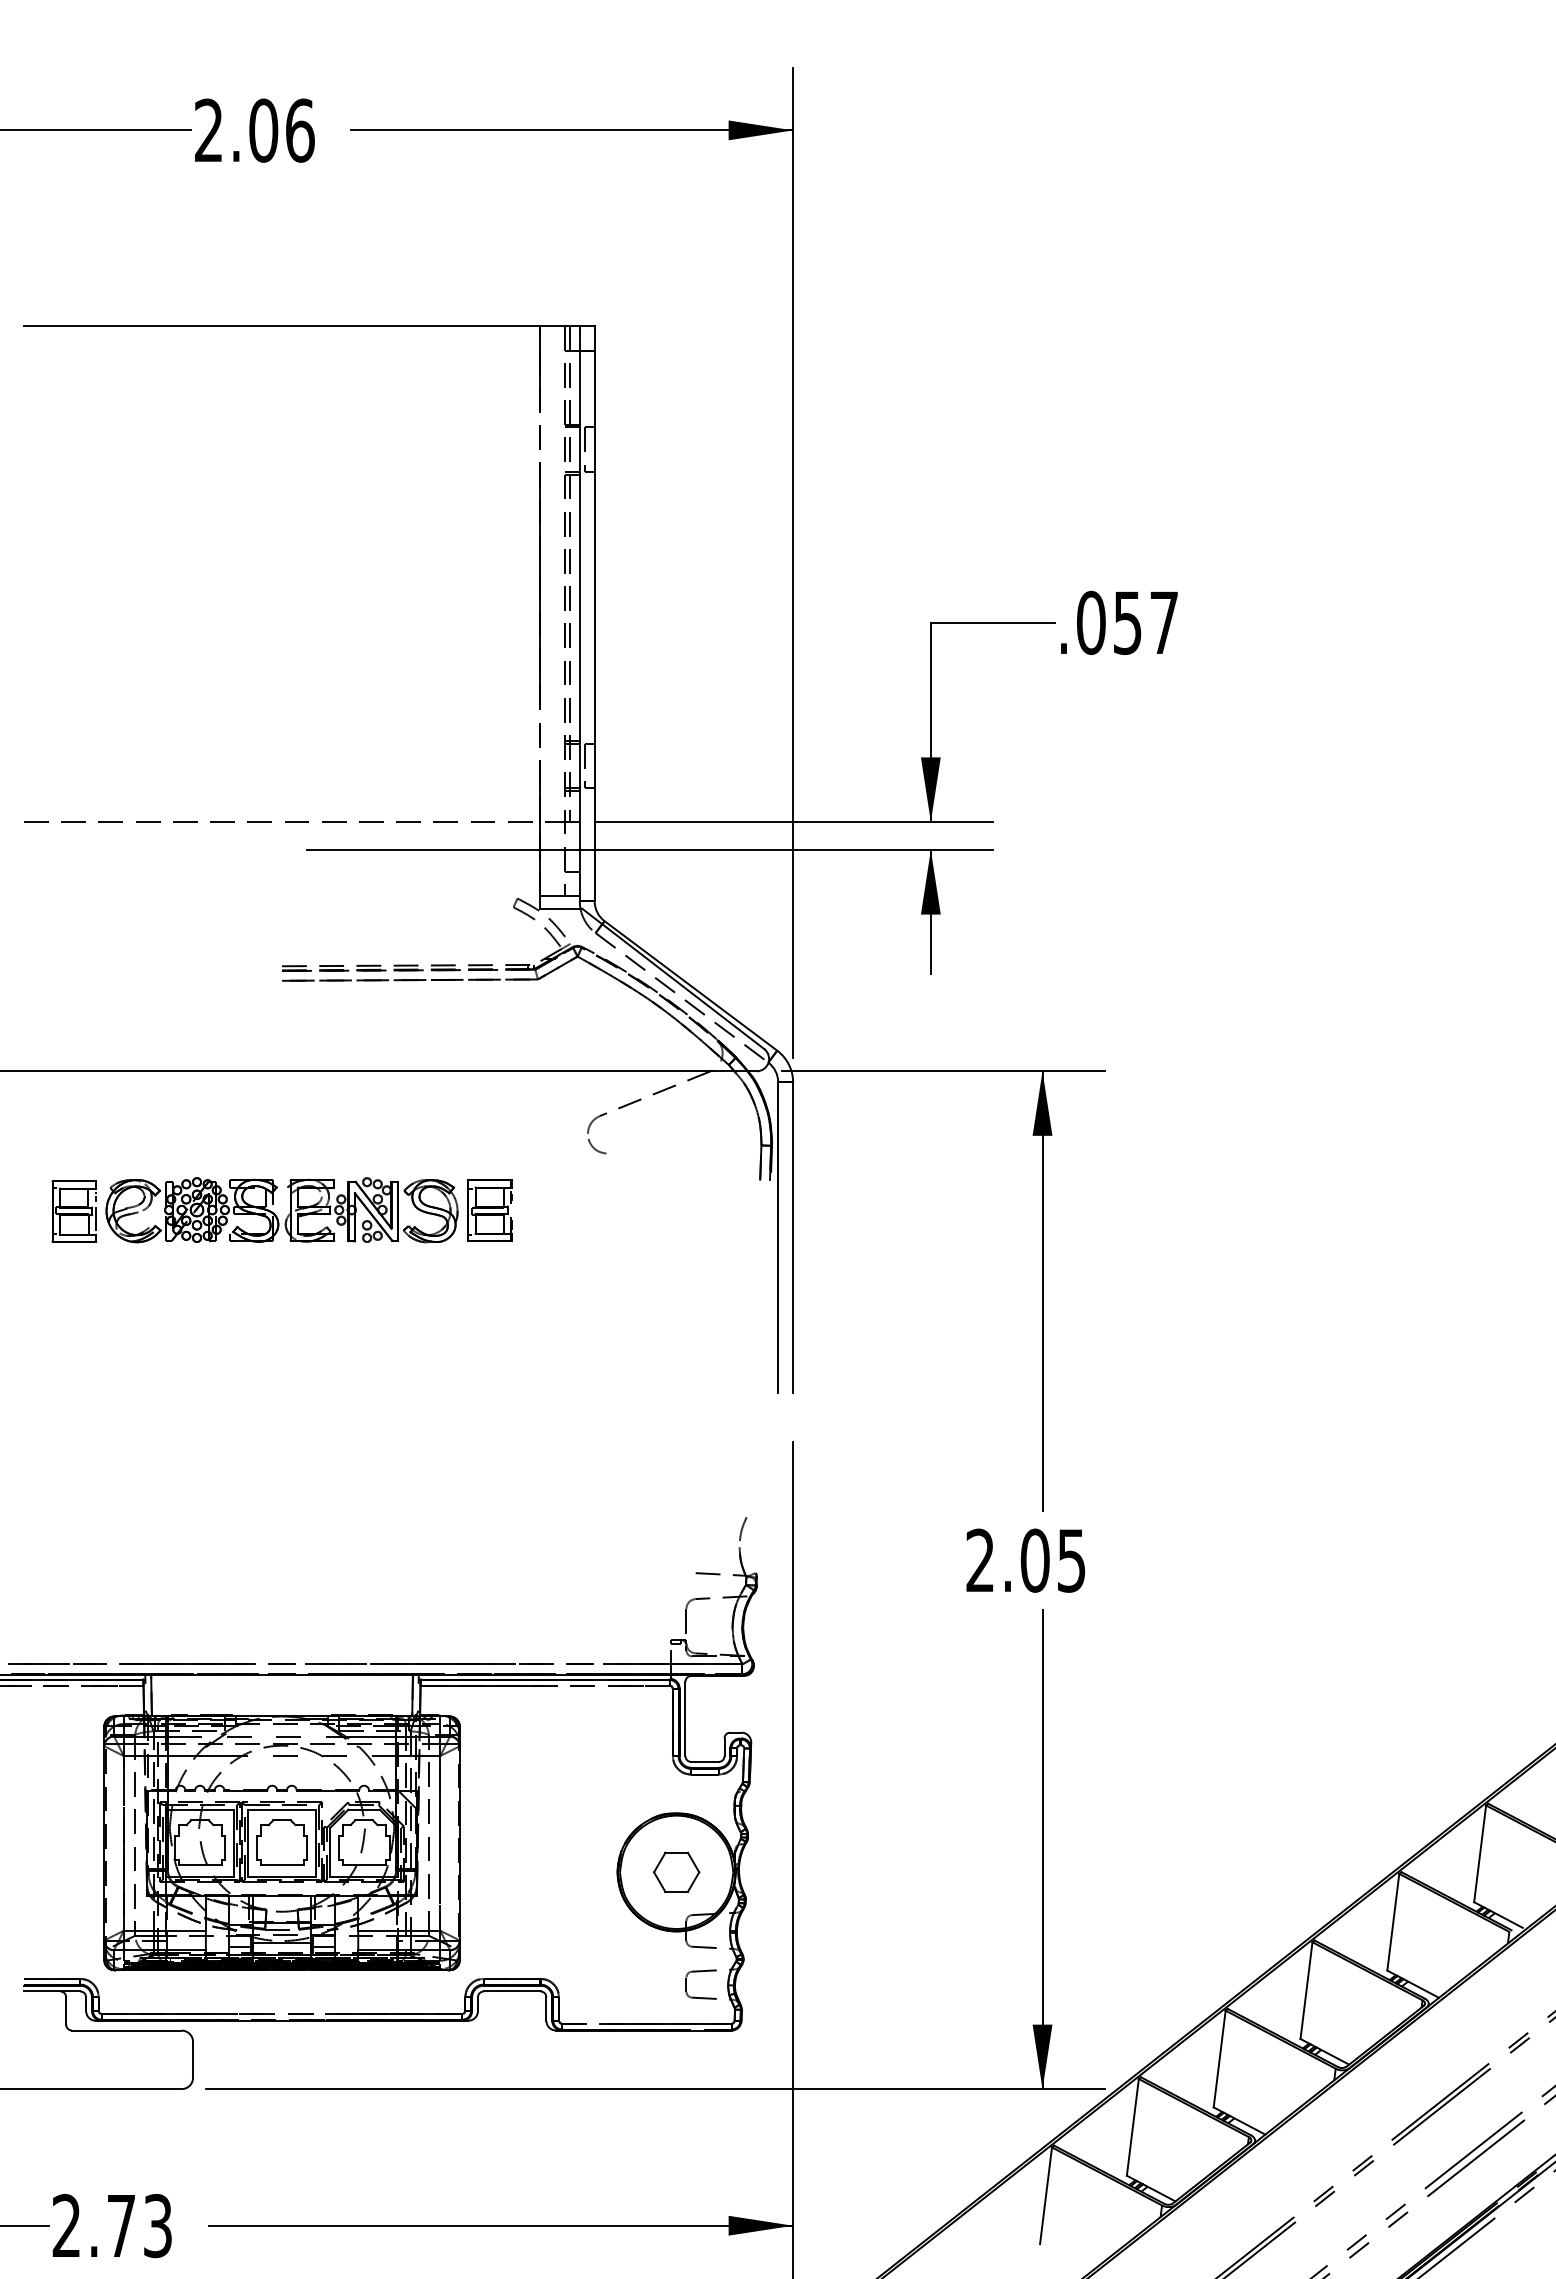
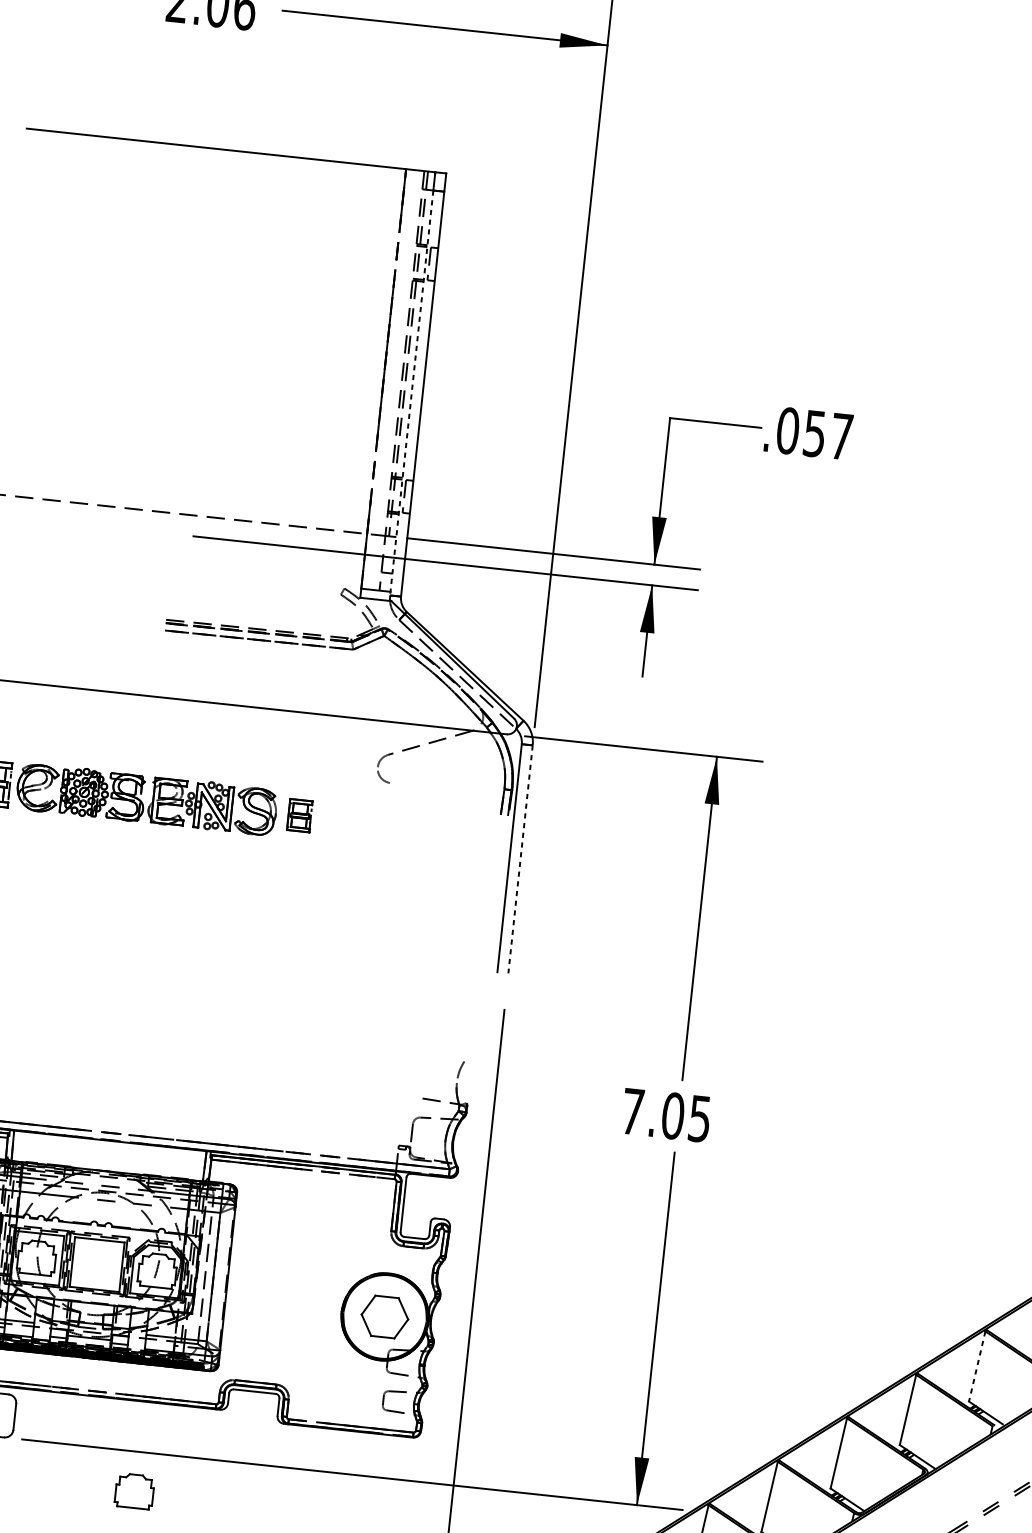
line: (579, 626) -> (411, 393), solid -> dashed
part: (489, 1210) -> (299, 815), size x0.7
line: (793, 1237) -> (520, 859), solid -> dashed
text: (979, 1559) -> (632, 1110), 2.05 -> 7.05
part: (281, 1842) -> (134, 1491), moved
line: (1480, 1853) -> (977, 1366), solid -> dashed
part: (676, 1871) -> (384, 1316), size x1.4

